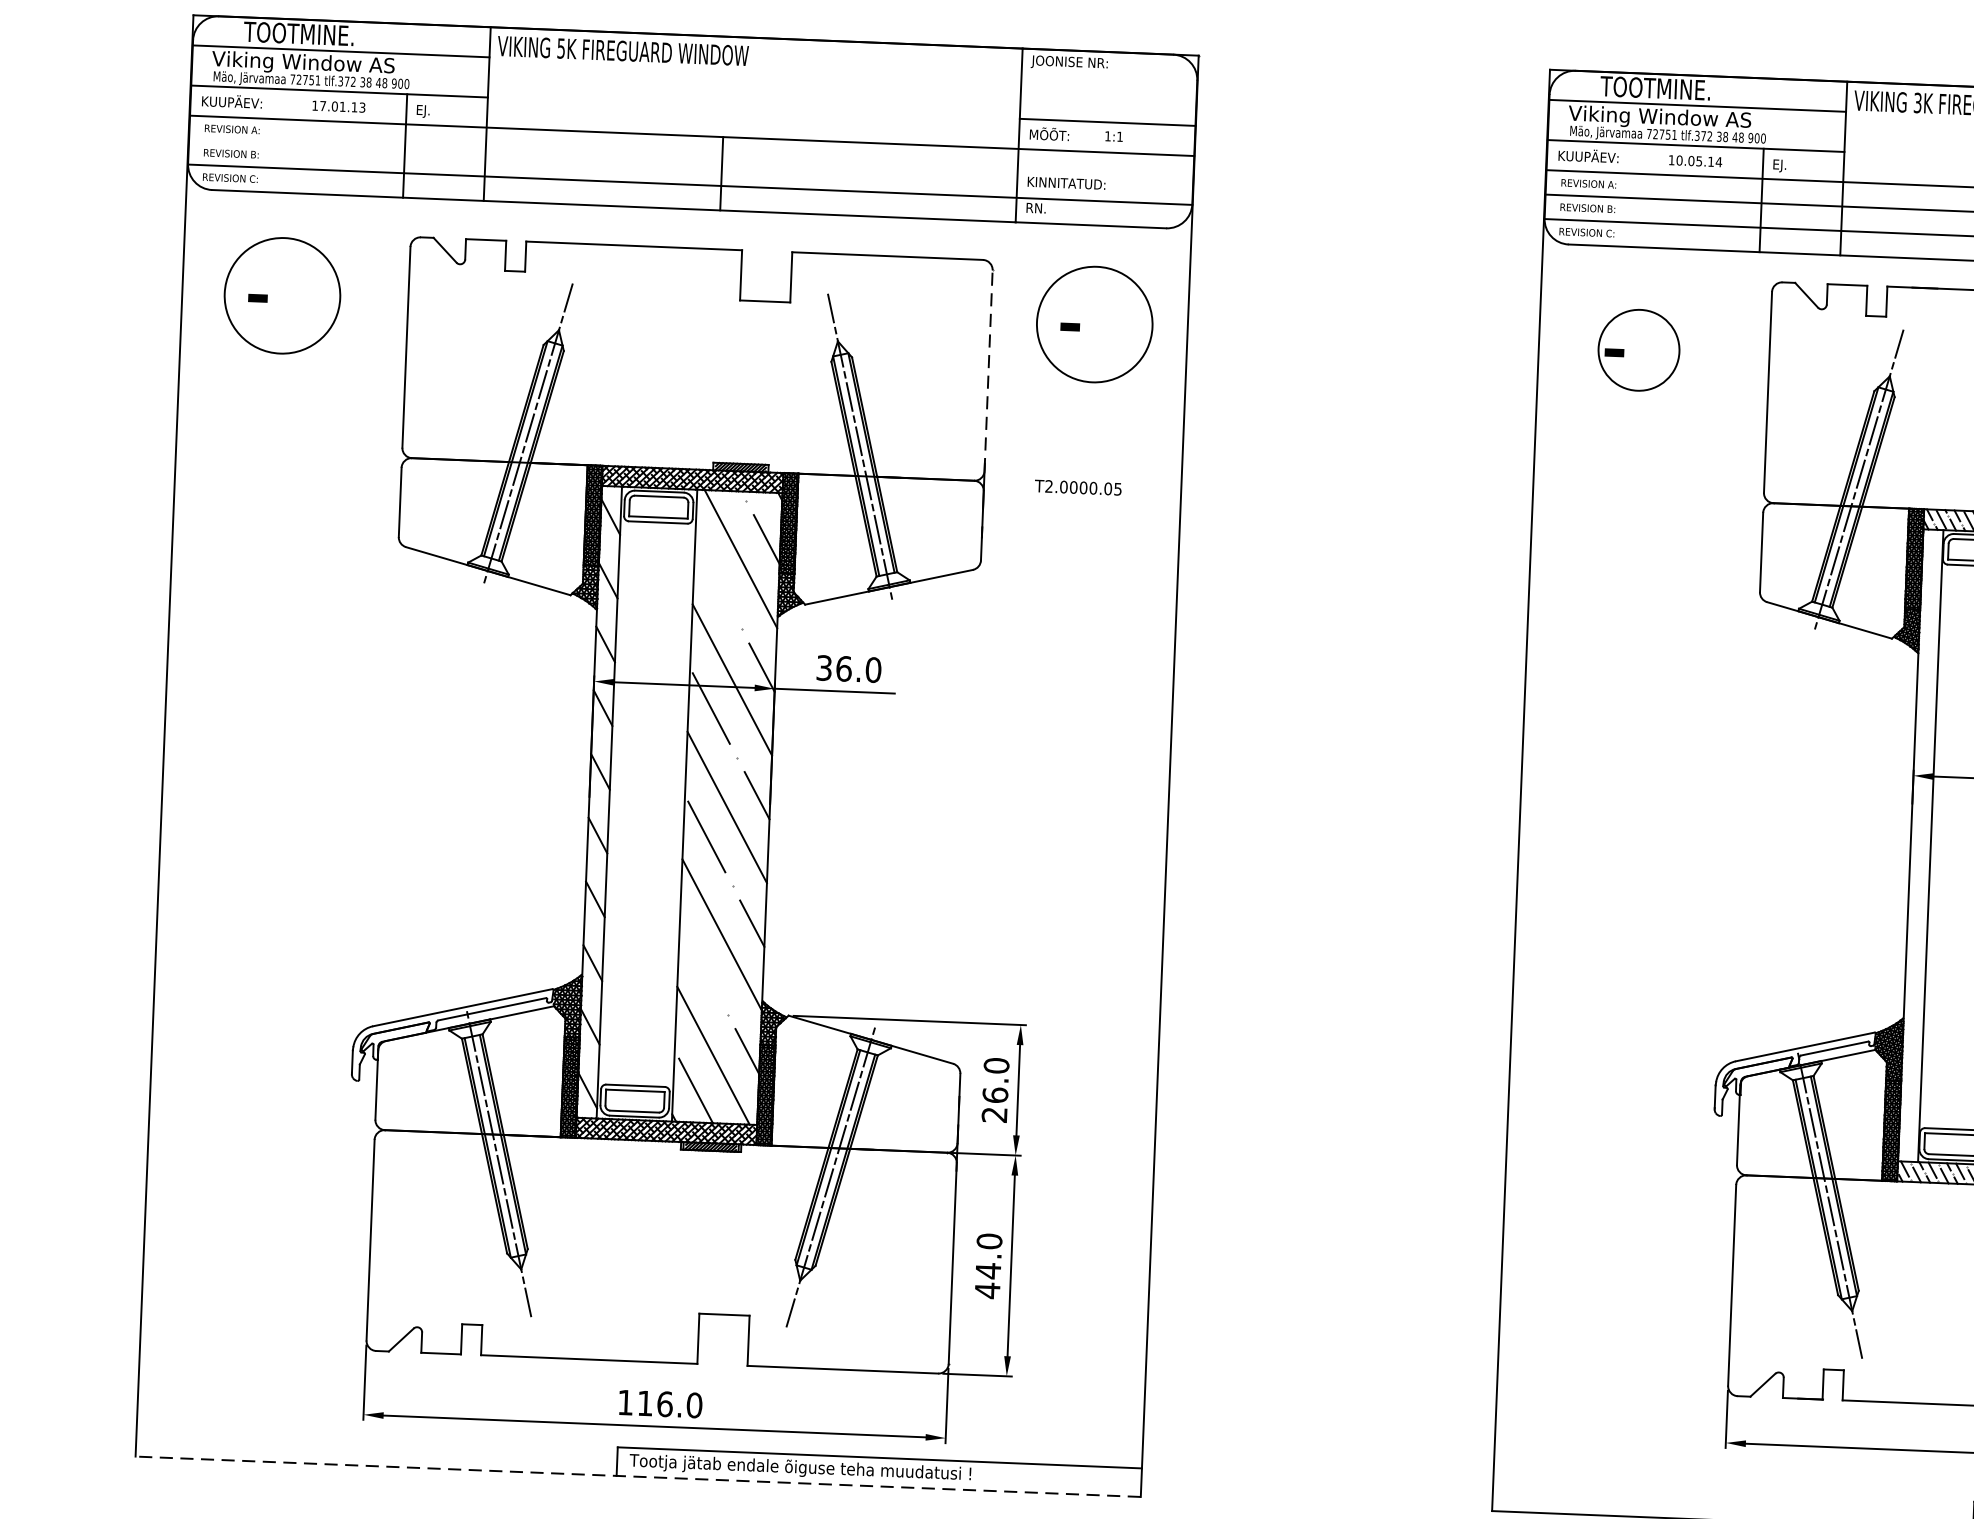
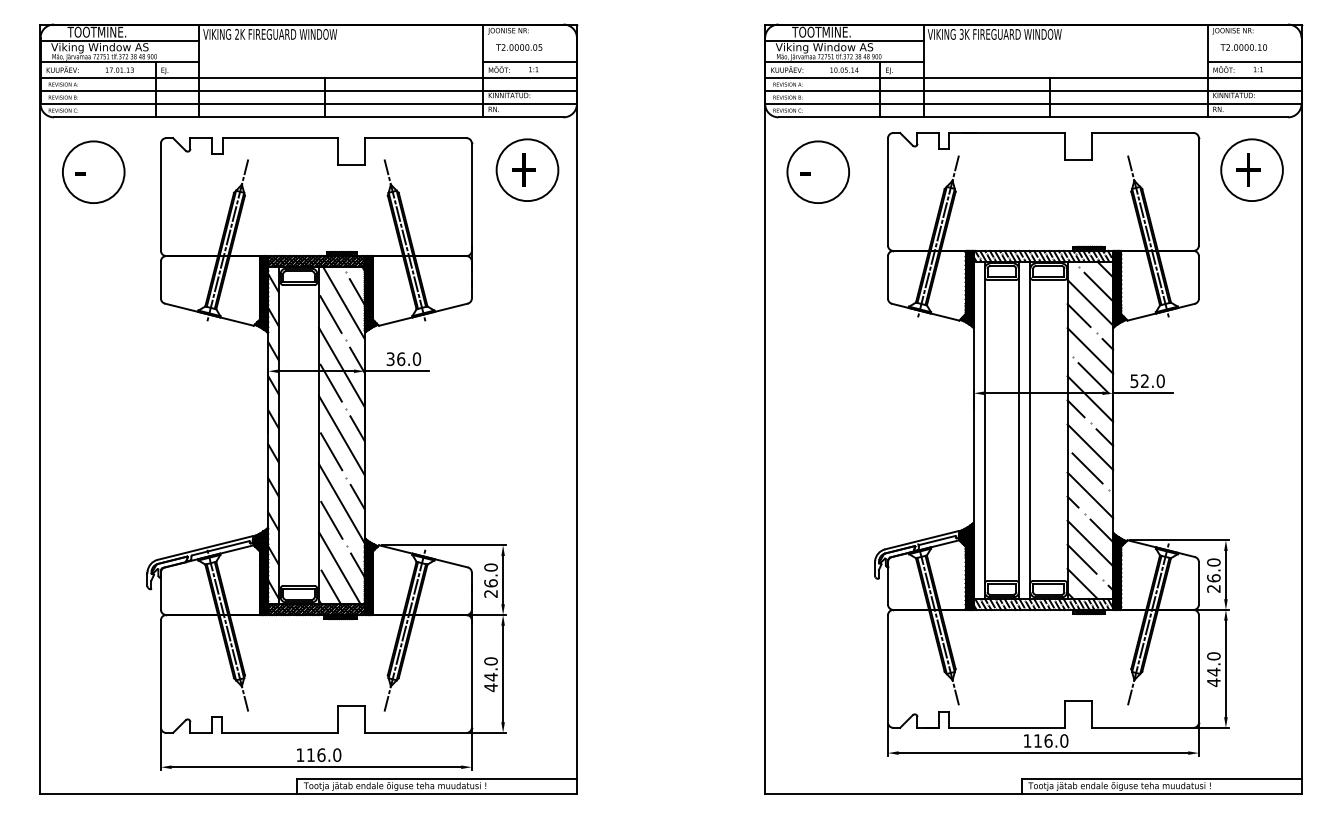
text: (560, 48) -> (236, 34), 5K -> 2K
line: (690, 160) -> (308, 91), added
text: (1085, 322) -> (522, 169), - -> +
circle: (1639, 350) -> (818, 172), size x1.43
line: (987, 371) -> (471, 197), dashed -> solid
text: (1078, 487) -> (519, 47), moved
line: (715, 579) -> (330, 314), added
line: (701, 963) -> (331, 519), added
line: (637, 1476) -> (308, 794), dashed -> solid

